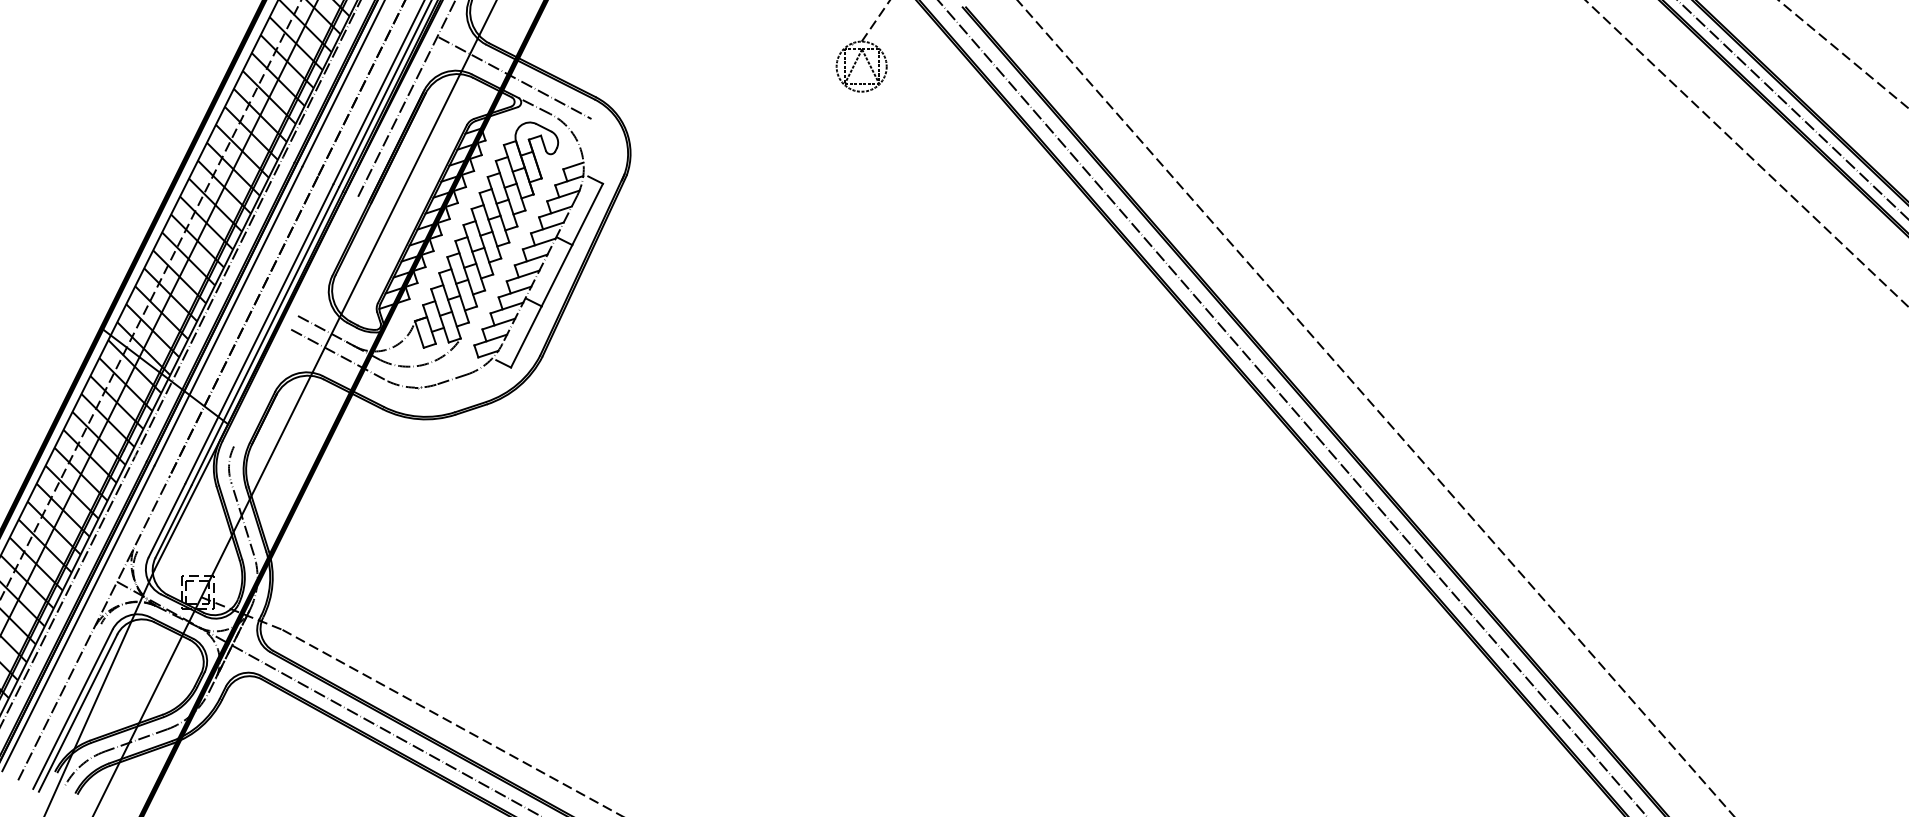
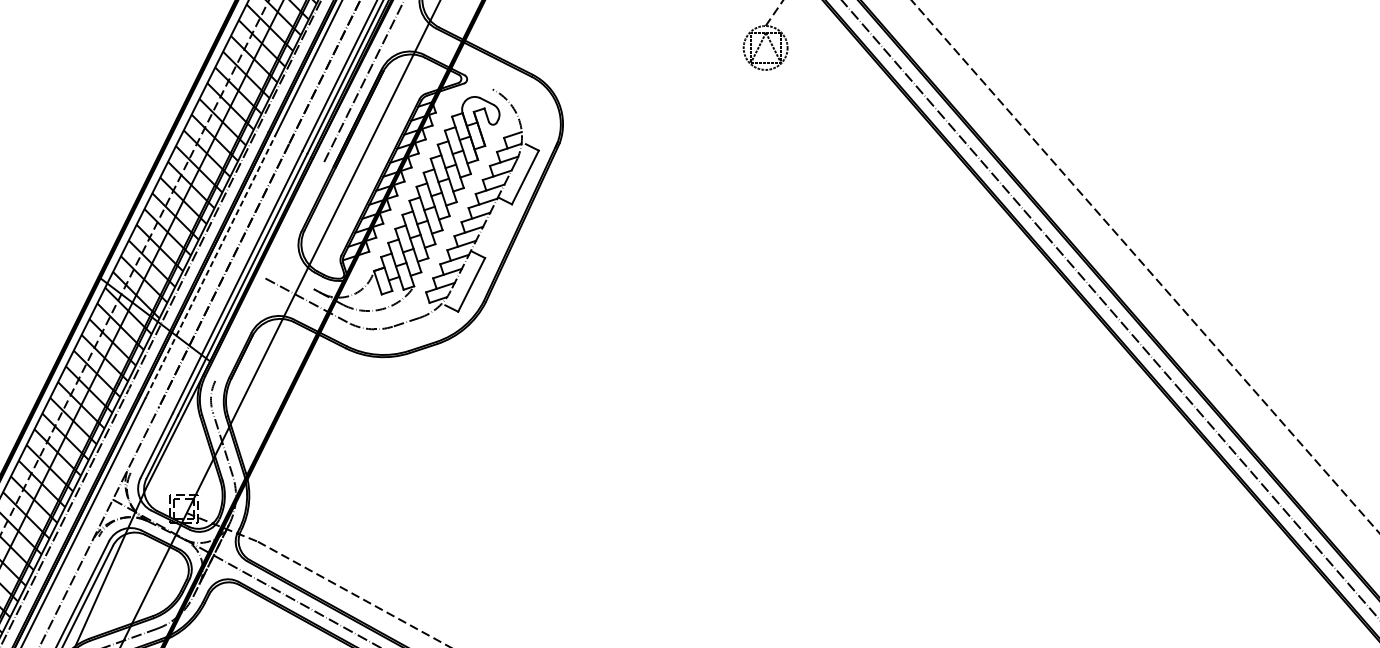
line: (514, 78) -> (461, 58), removed
line: (534, 105) -> (478, 82), removed
line: (556, 275) -> (498, 231), removed
line: (228, 315) -> (210, 266), solid -> dashed
line: (322, 328) -> (292, 277), removed

